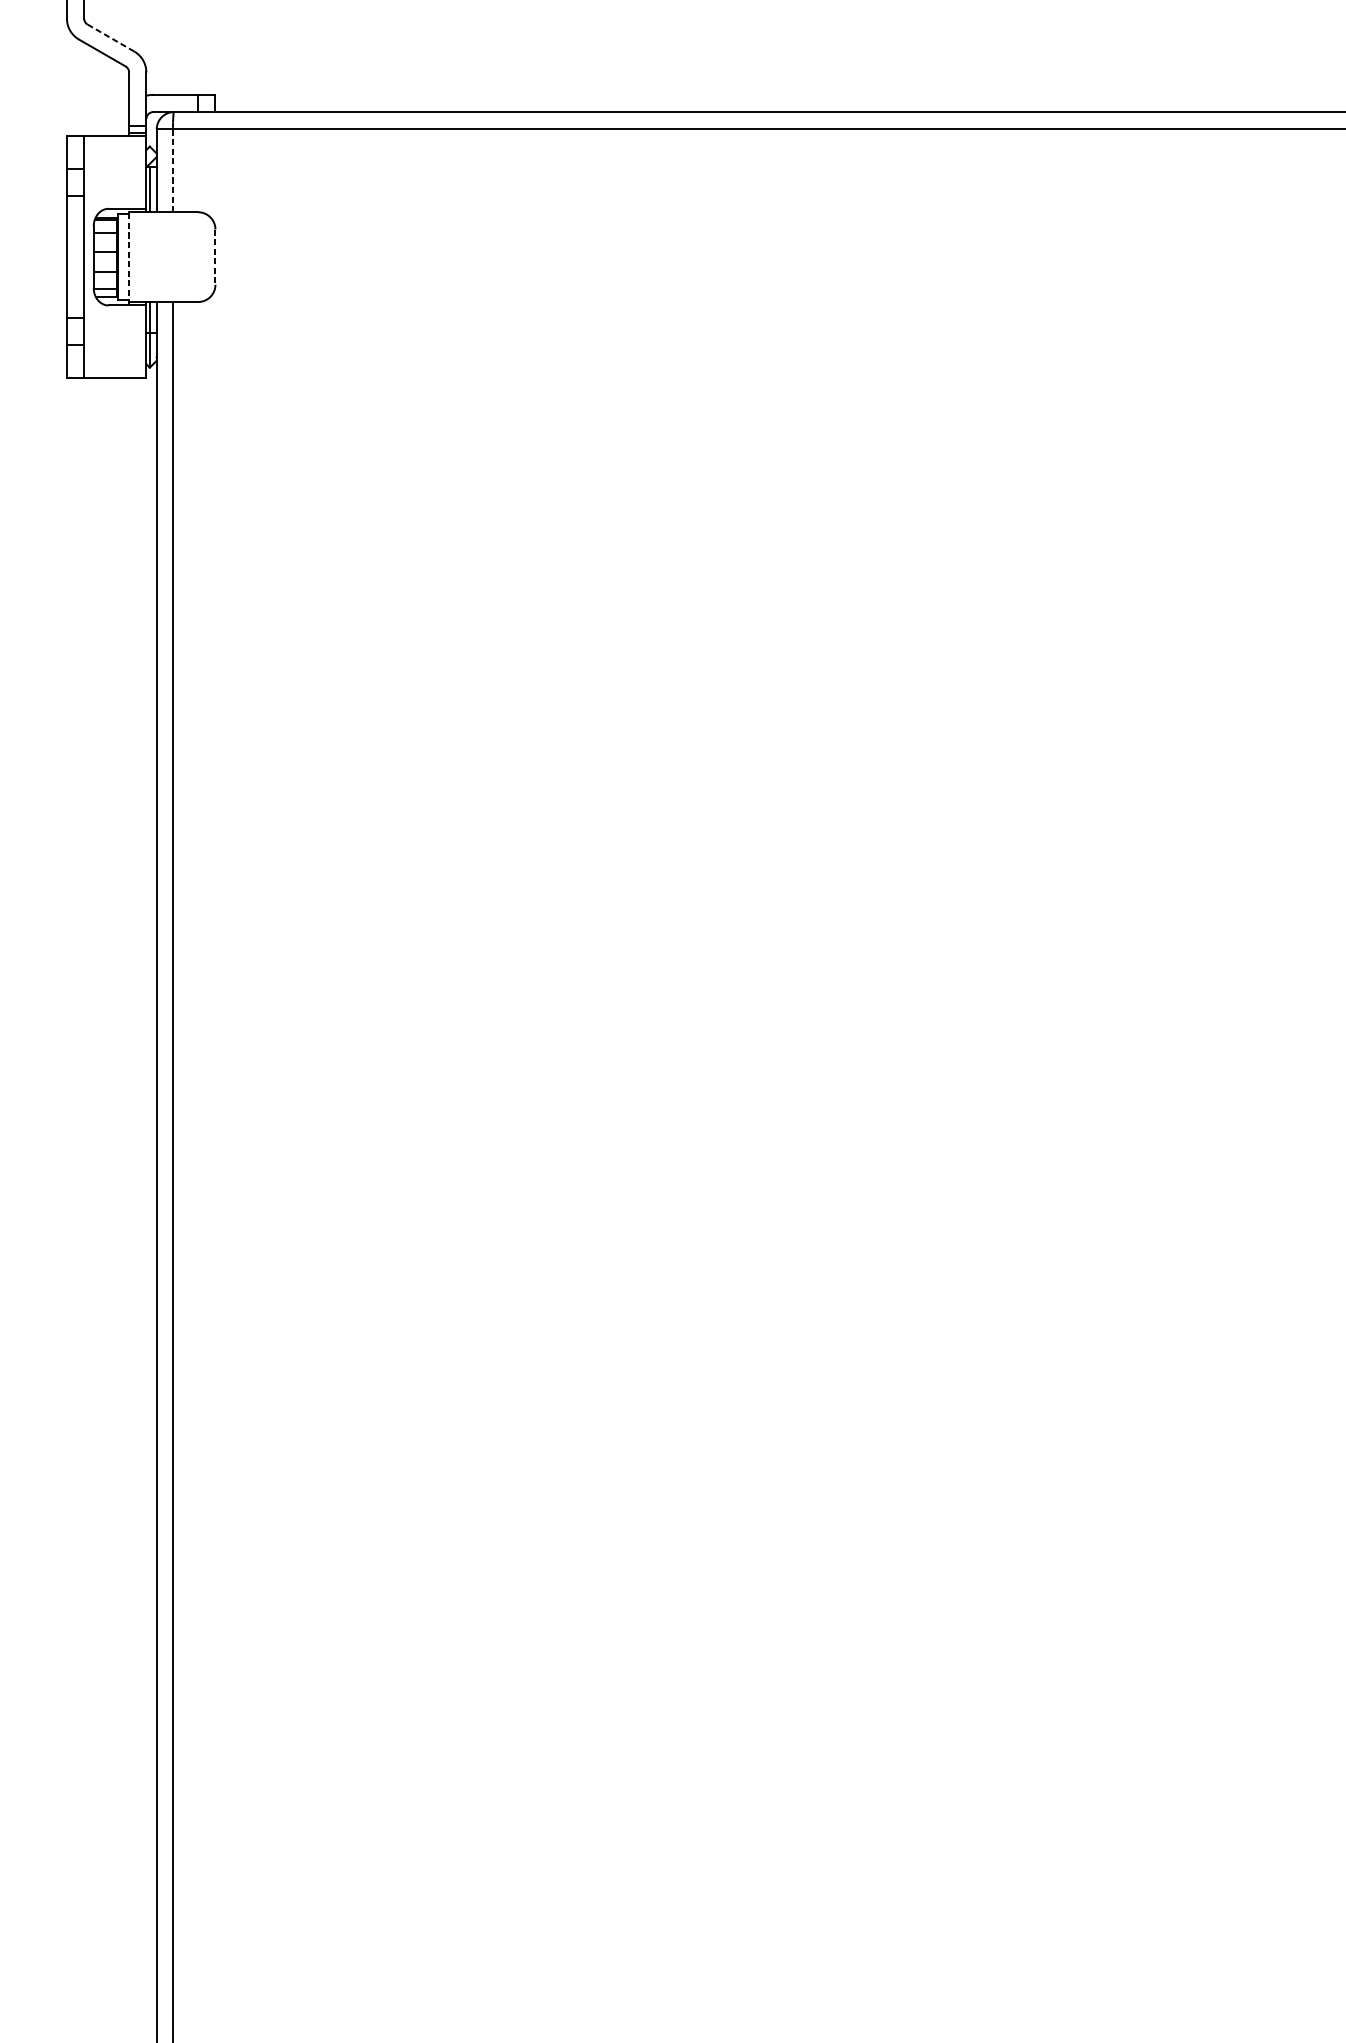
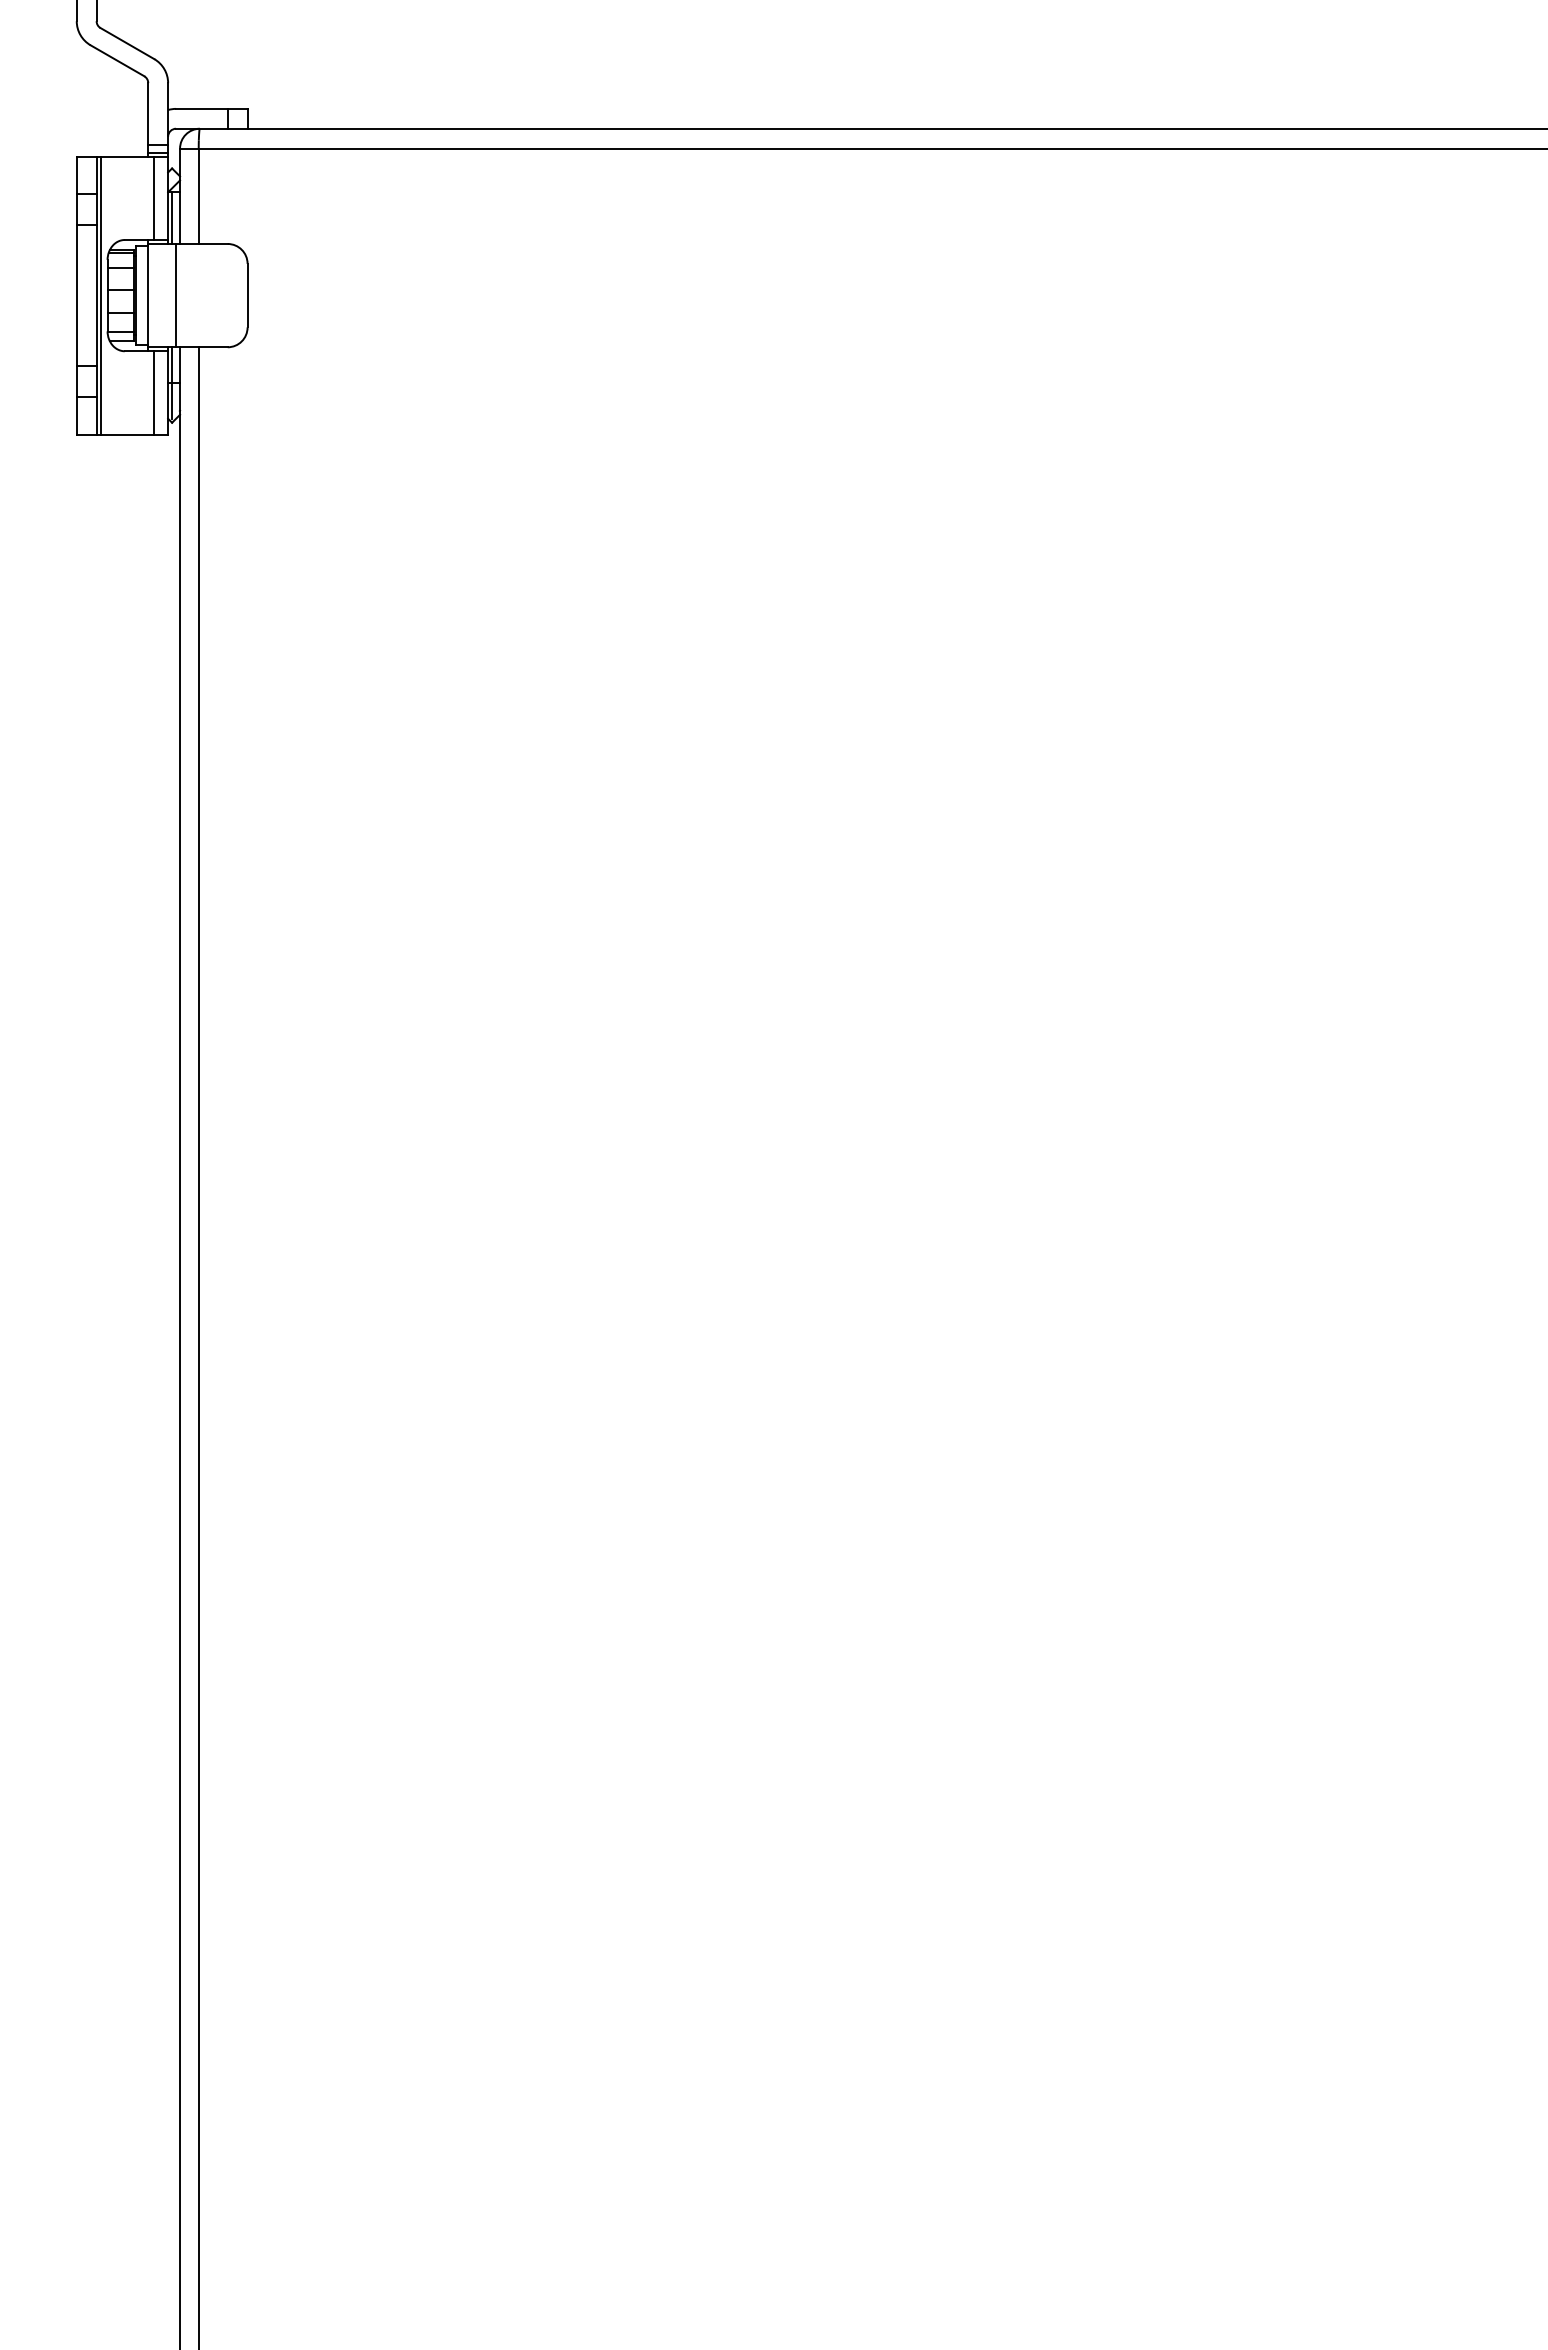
line: (111, 38) -> (127, 43), dashed -> solid
line: (172, 170) -> (198, 196), dashed -> solid
line: (134, 172) -> (154, 198), added
line: (87, 257) -> (100, 295), added
line: (129, 257) -> (148, 295), dashed -> solid
line: (153, 257) -> (176, 295), added
line: (215, 257) -> (247, 295), dashed -> solid
line: (134, 341) -> (154, 392), added

